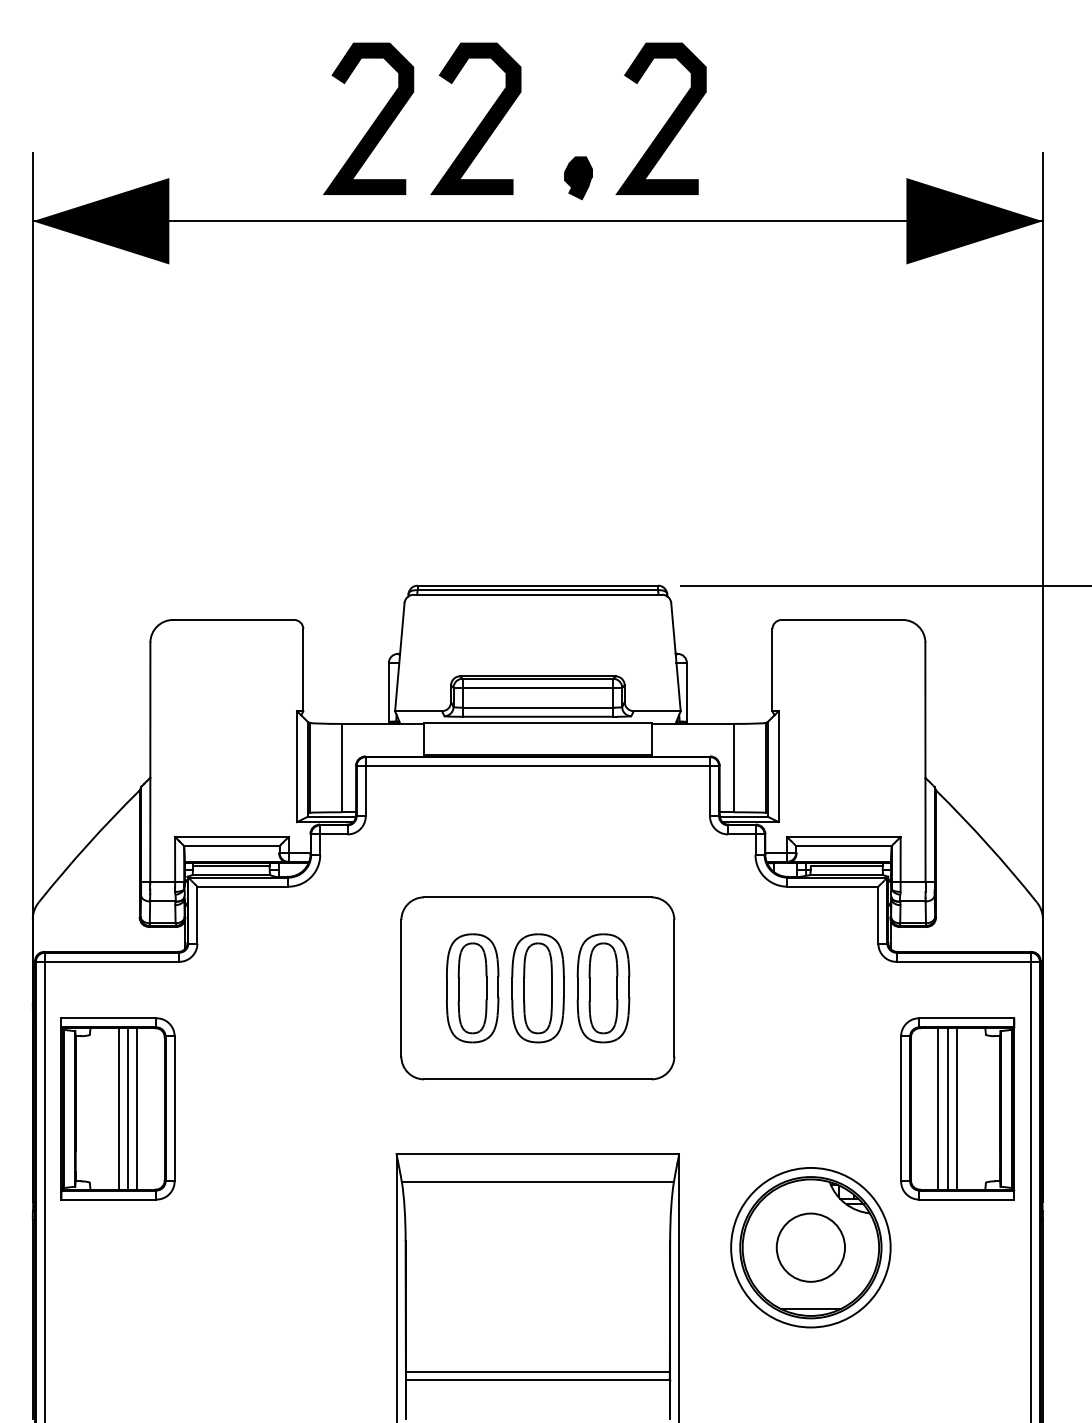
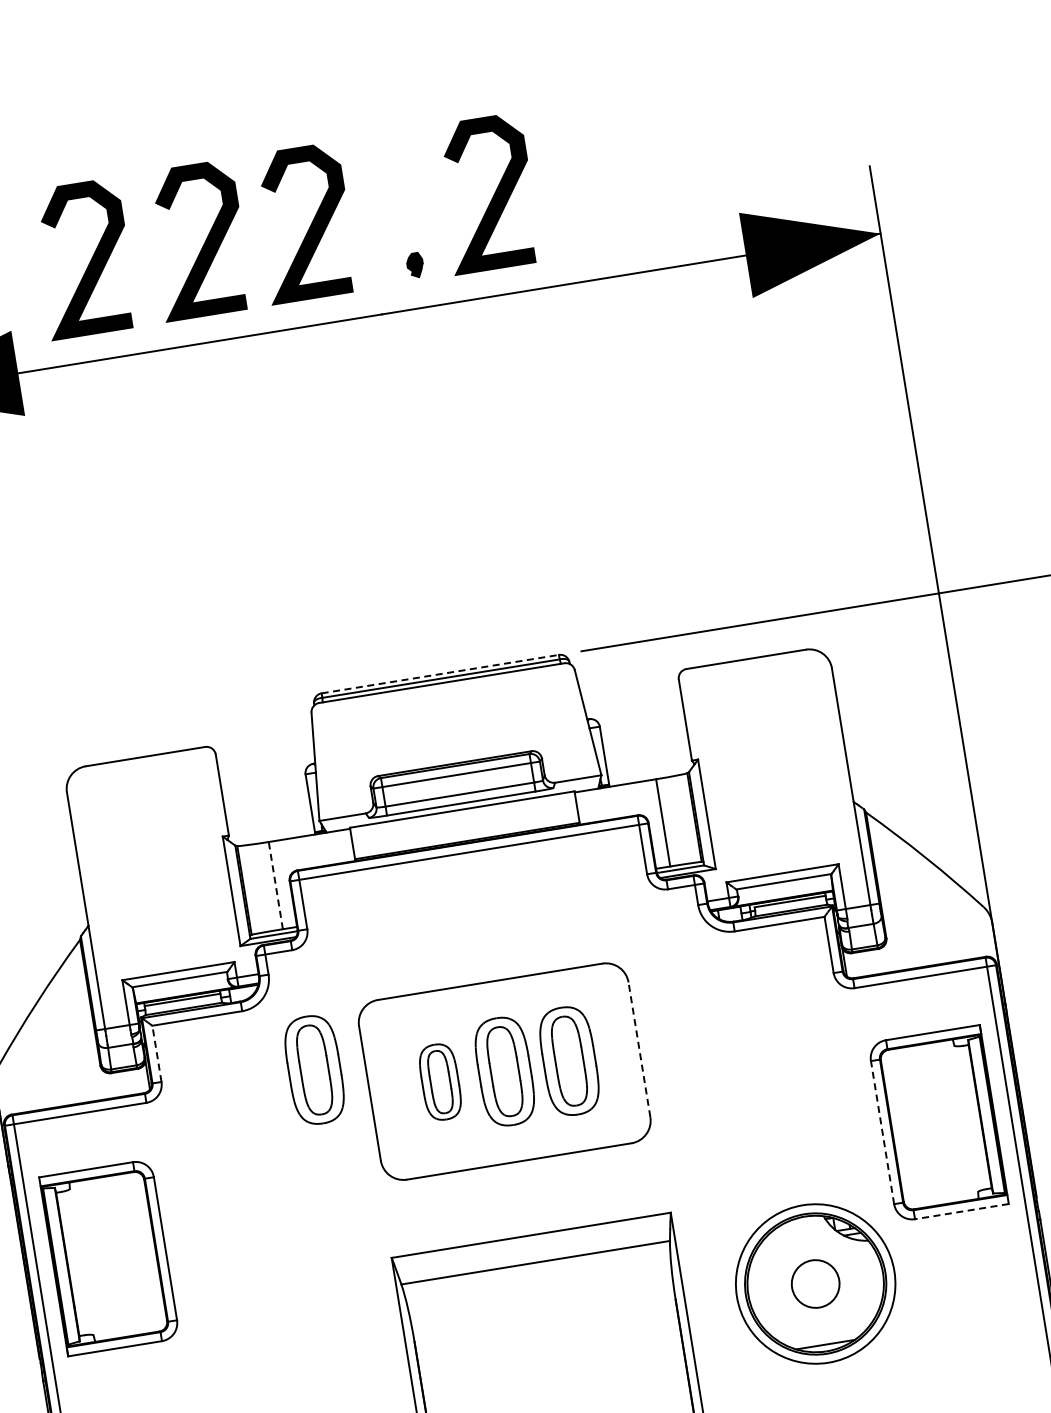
curve: (257, 122) -> (89, 261), added
part: (578, 178) -> (415, 265), size x0.6
line: (538, 585) -> (440, 673), solid -> dashed
line: (341, 767) -> (275, 885), solid -> dashed
line: (197, 914) -> (156, 1053), solid -> dashed
part: (350, 956) -> (314, 1070), added
line: (674, 987) -> (639, 1048), solid -> dashed
part: (472, 988) -> (440, 1082), size x0.7
line: (119, 1108) -> (110, 1257), removed
line: (128, 1108) -> (119, 1255), removed
line: (137, 1108) -> (128, 1254), removed
line: (901, 1108) -> (882, 1132), solid -> dashed
line: (938, 1108) -> (919, 1126), removed
line: (947, 1108) -> (928, 1124), removed
line: (956, 1108) -> (937, 1123), removed
line: (966, 1199) -> (961, 1211), solid -> dashed
circle: (810, 1247) -> (815, 1283), size x0.7

